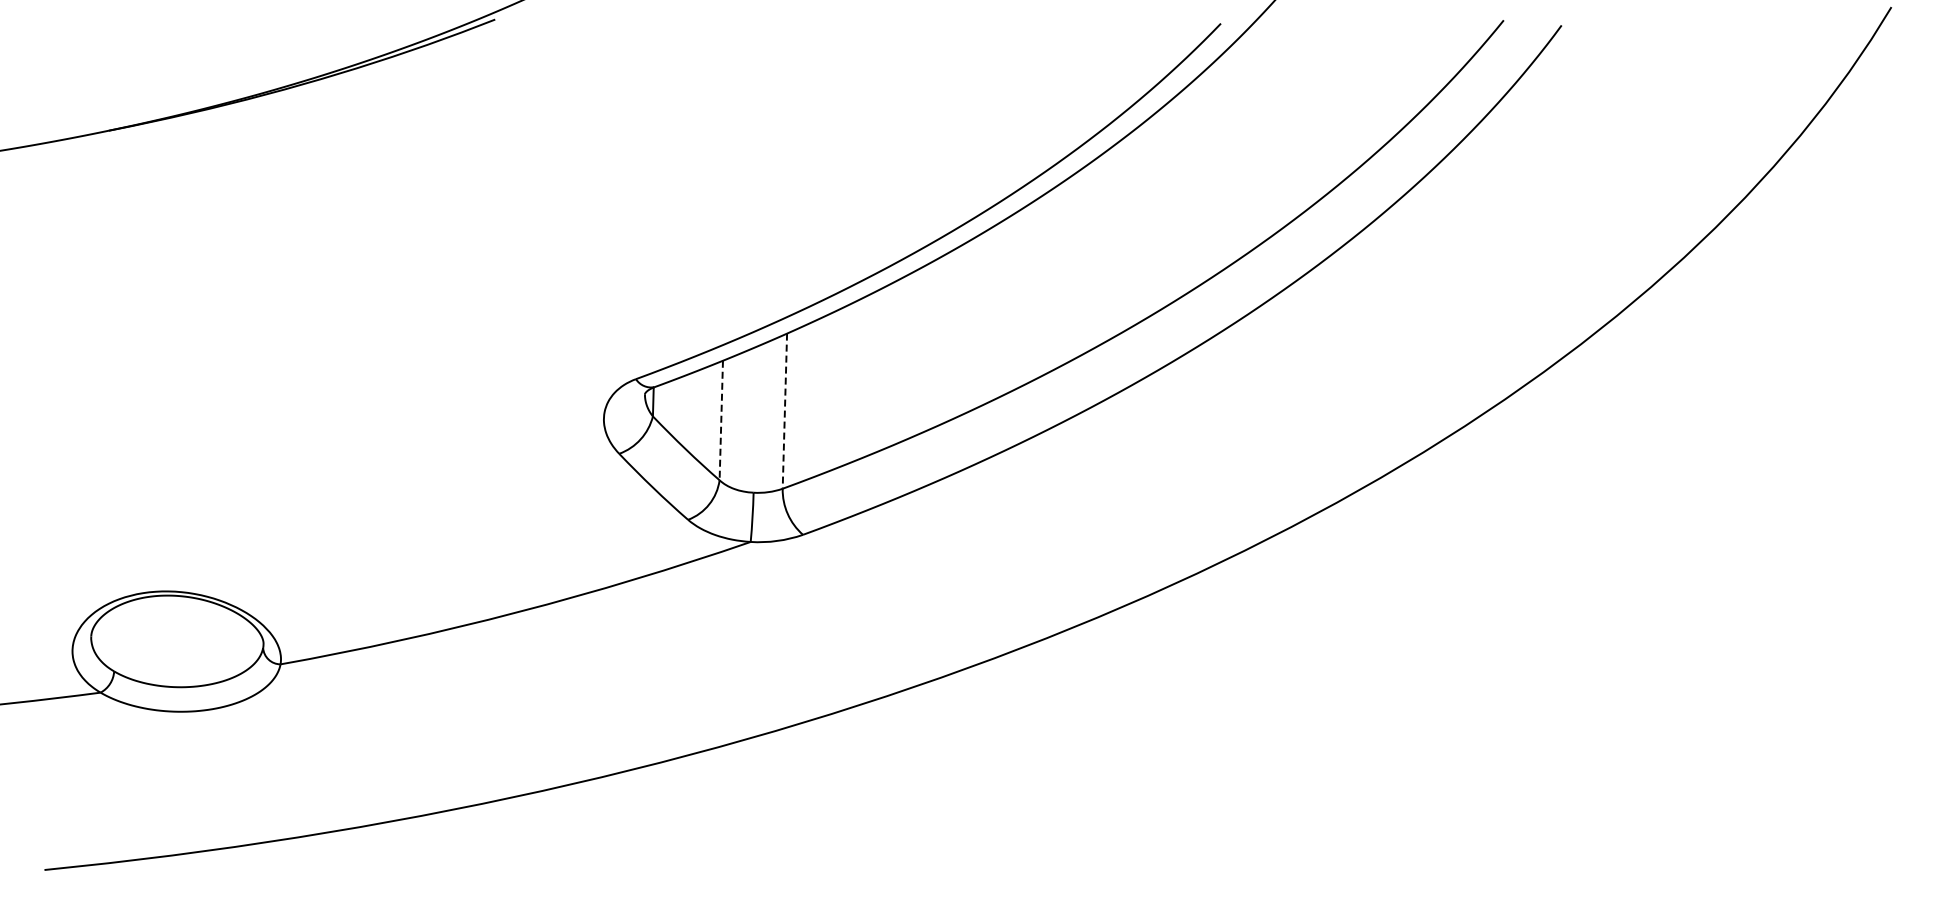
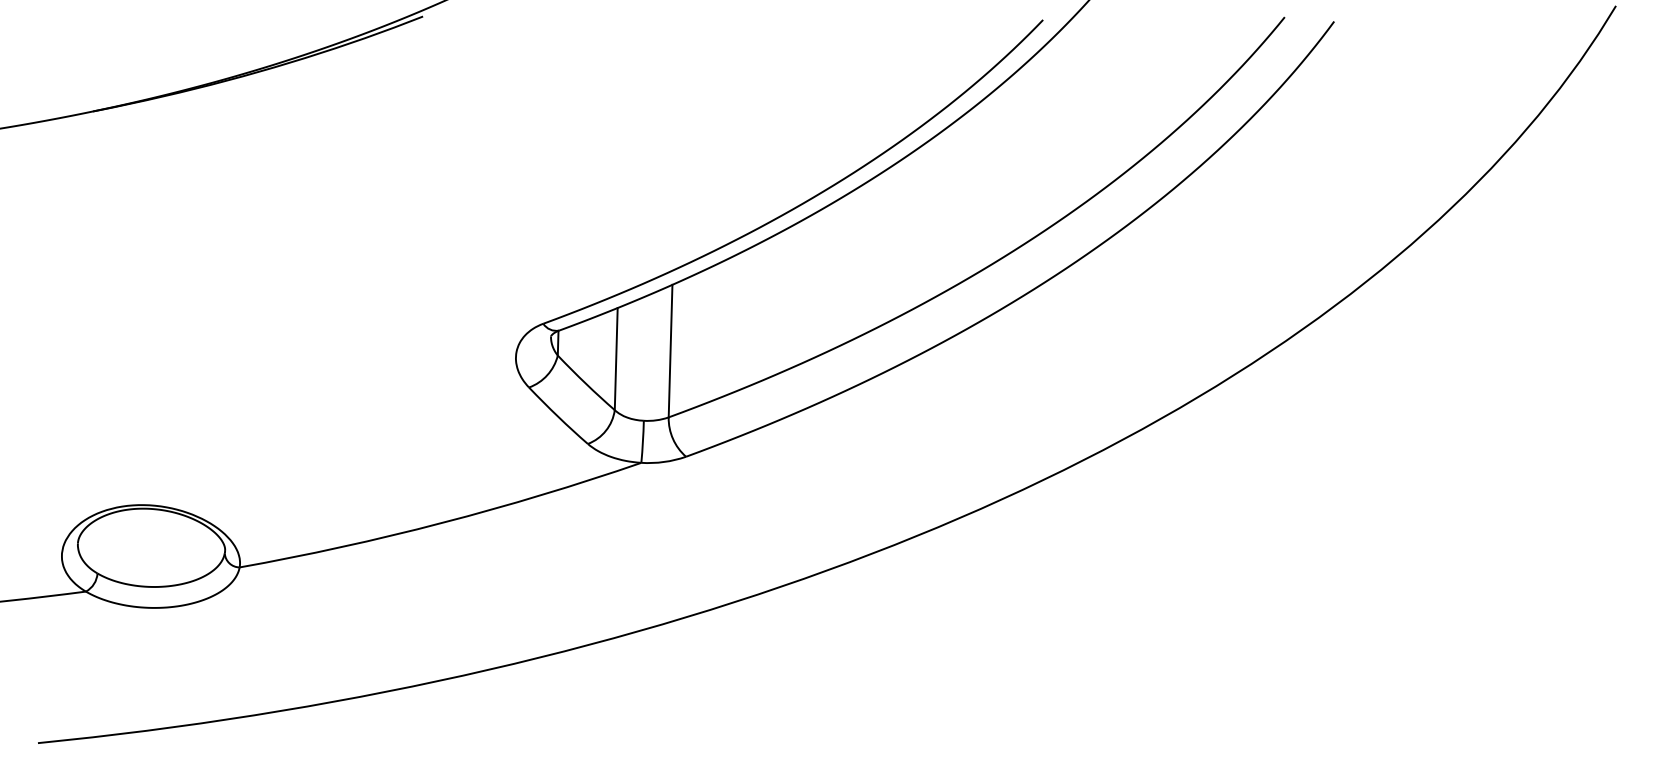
line: (784, 411) -> (670, 351), dashed -> solid
line: (721, 420) -> (616, 359), dashed -> solid

